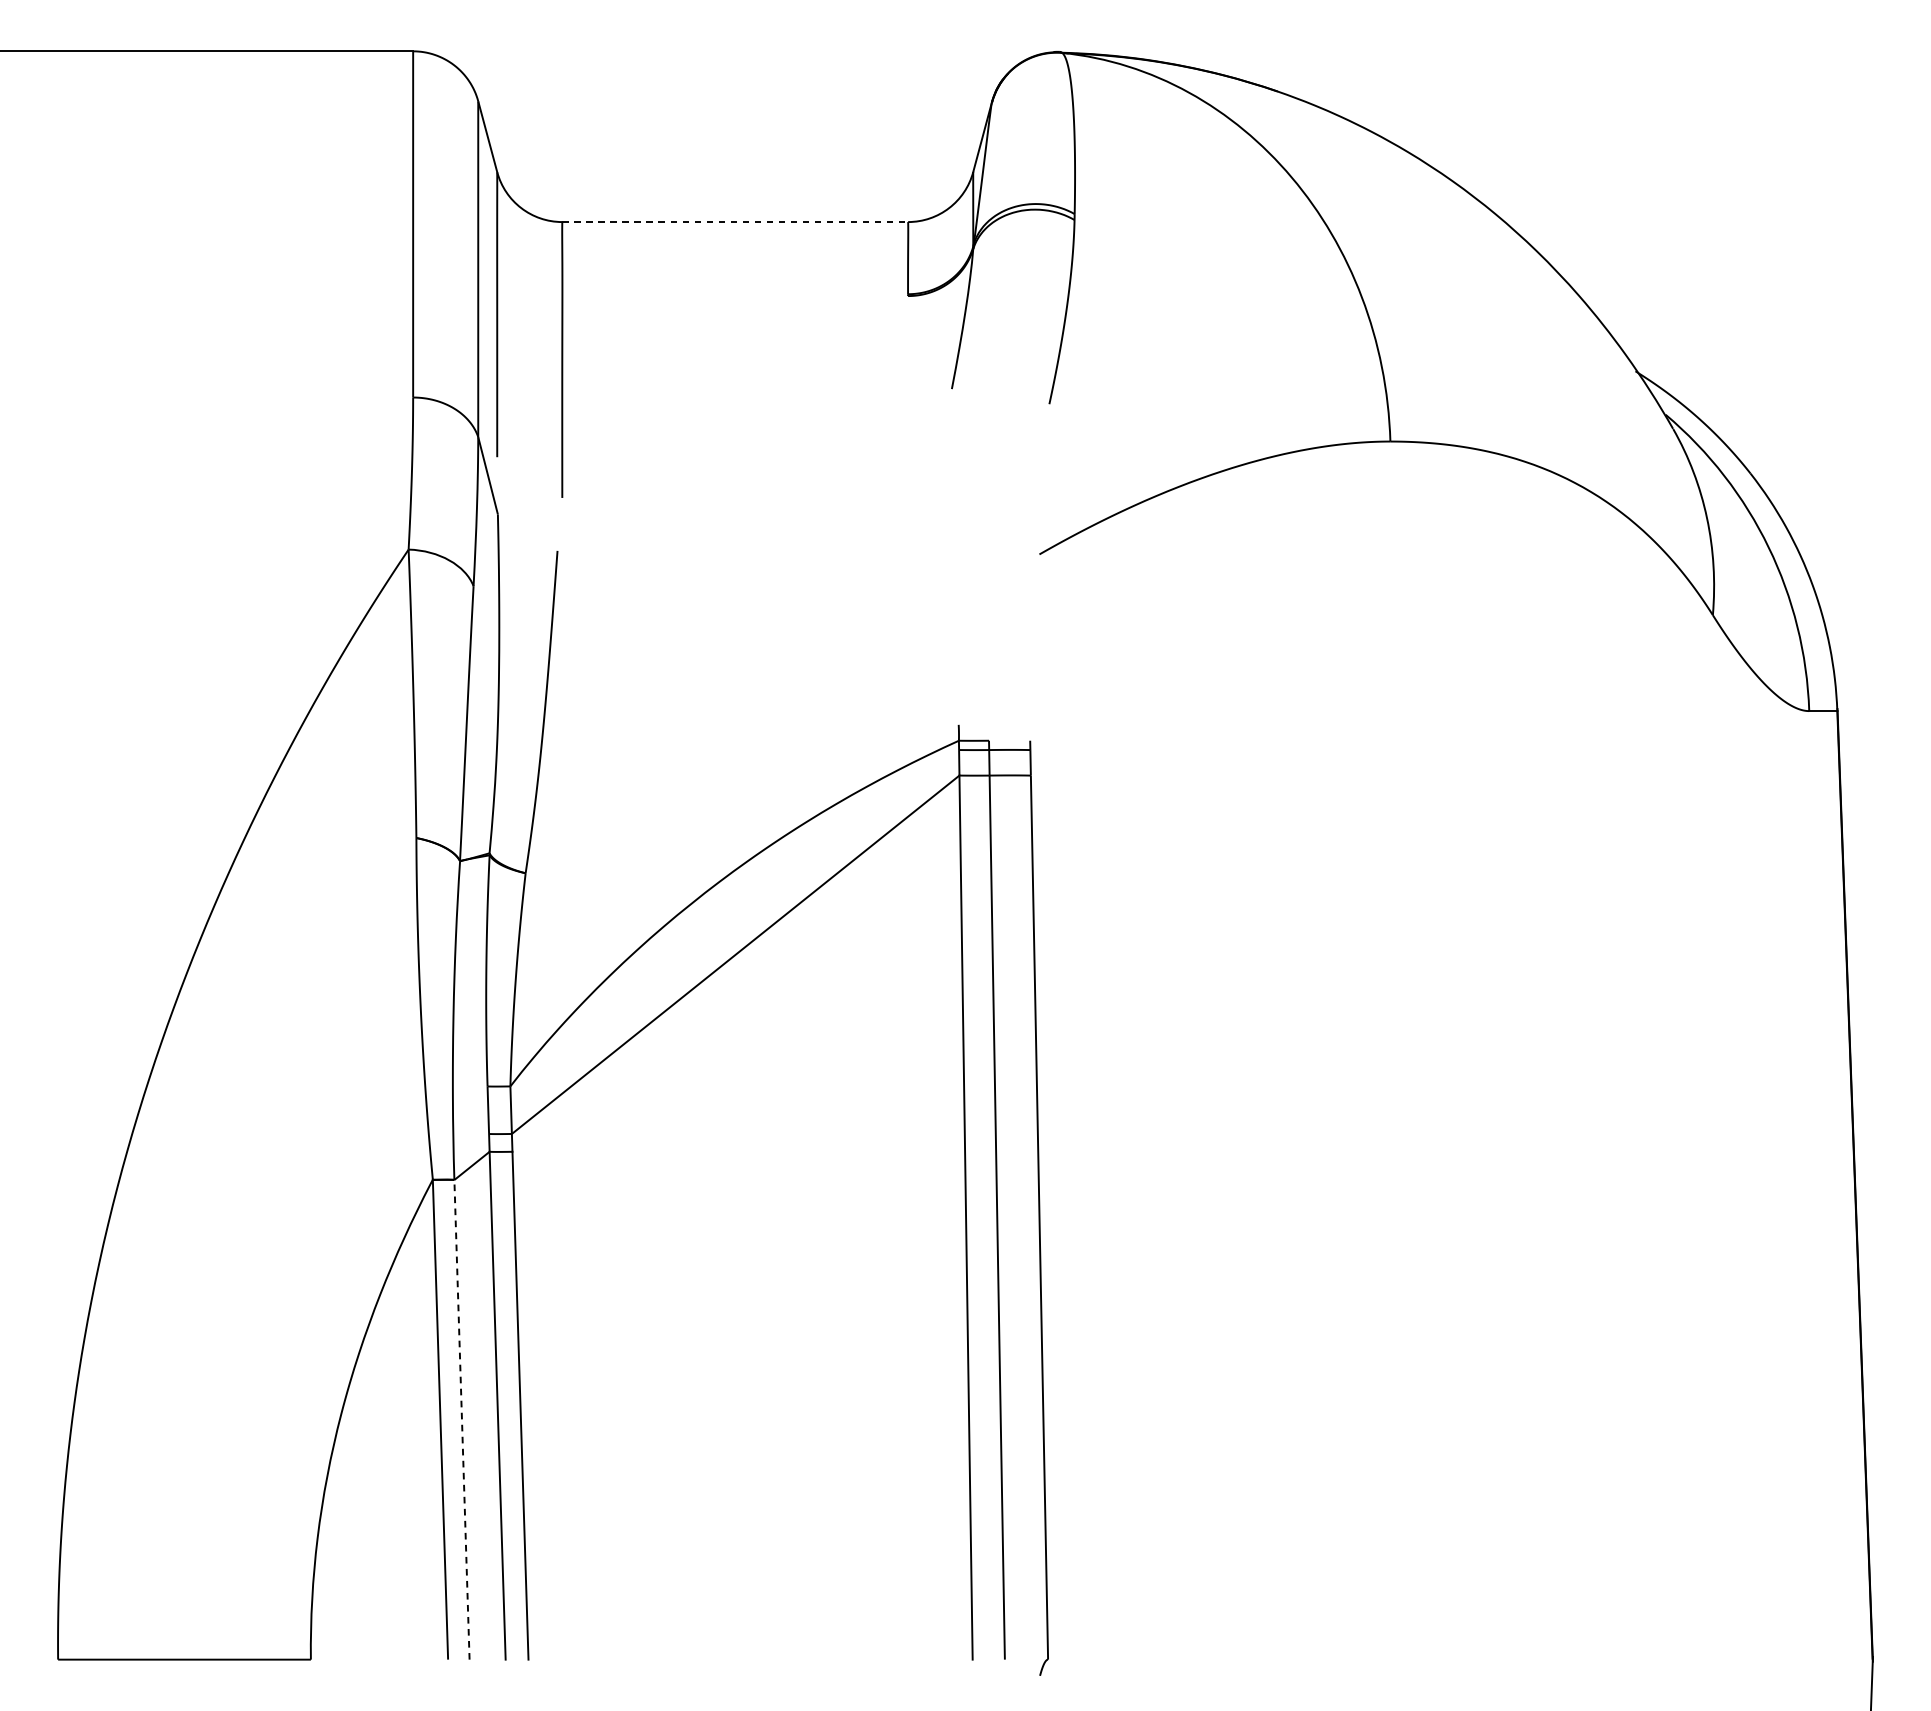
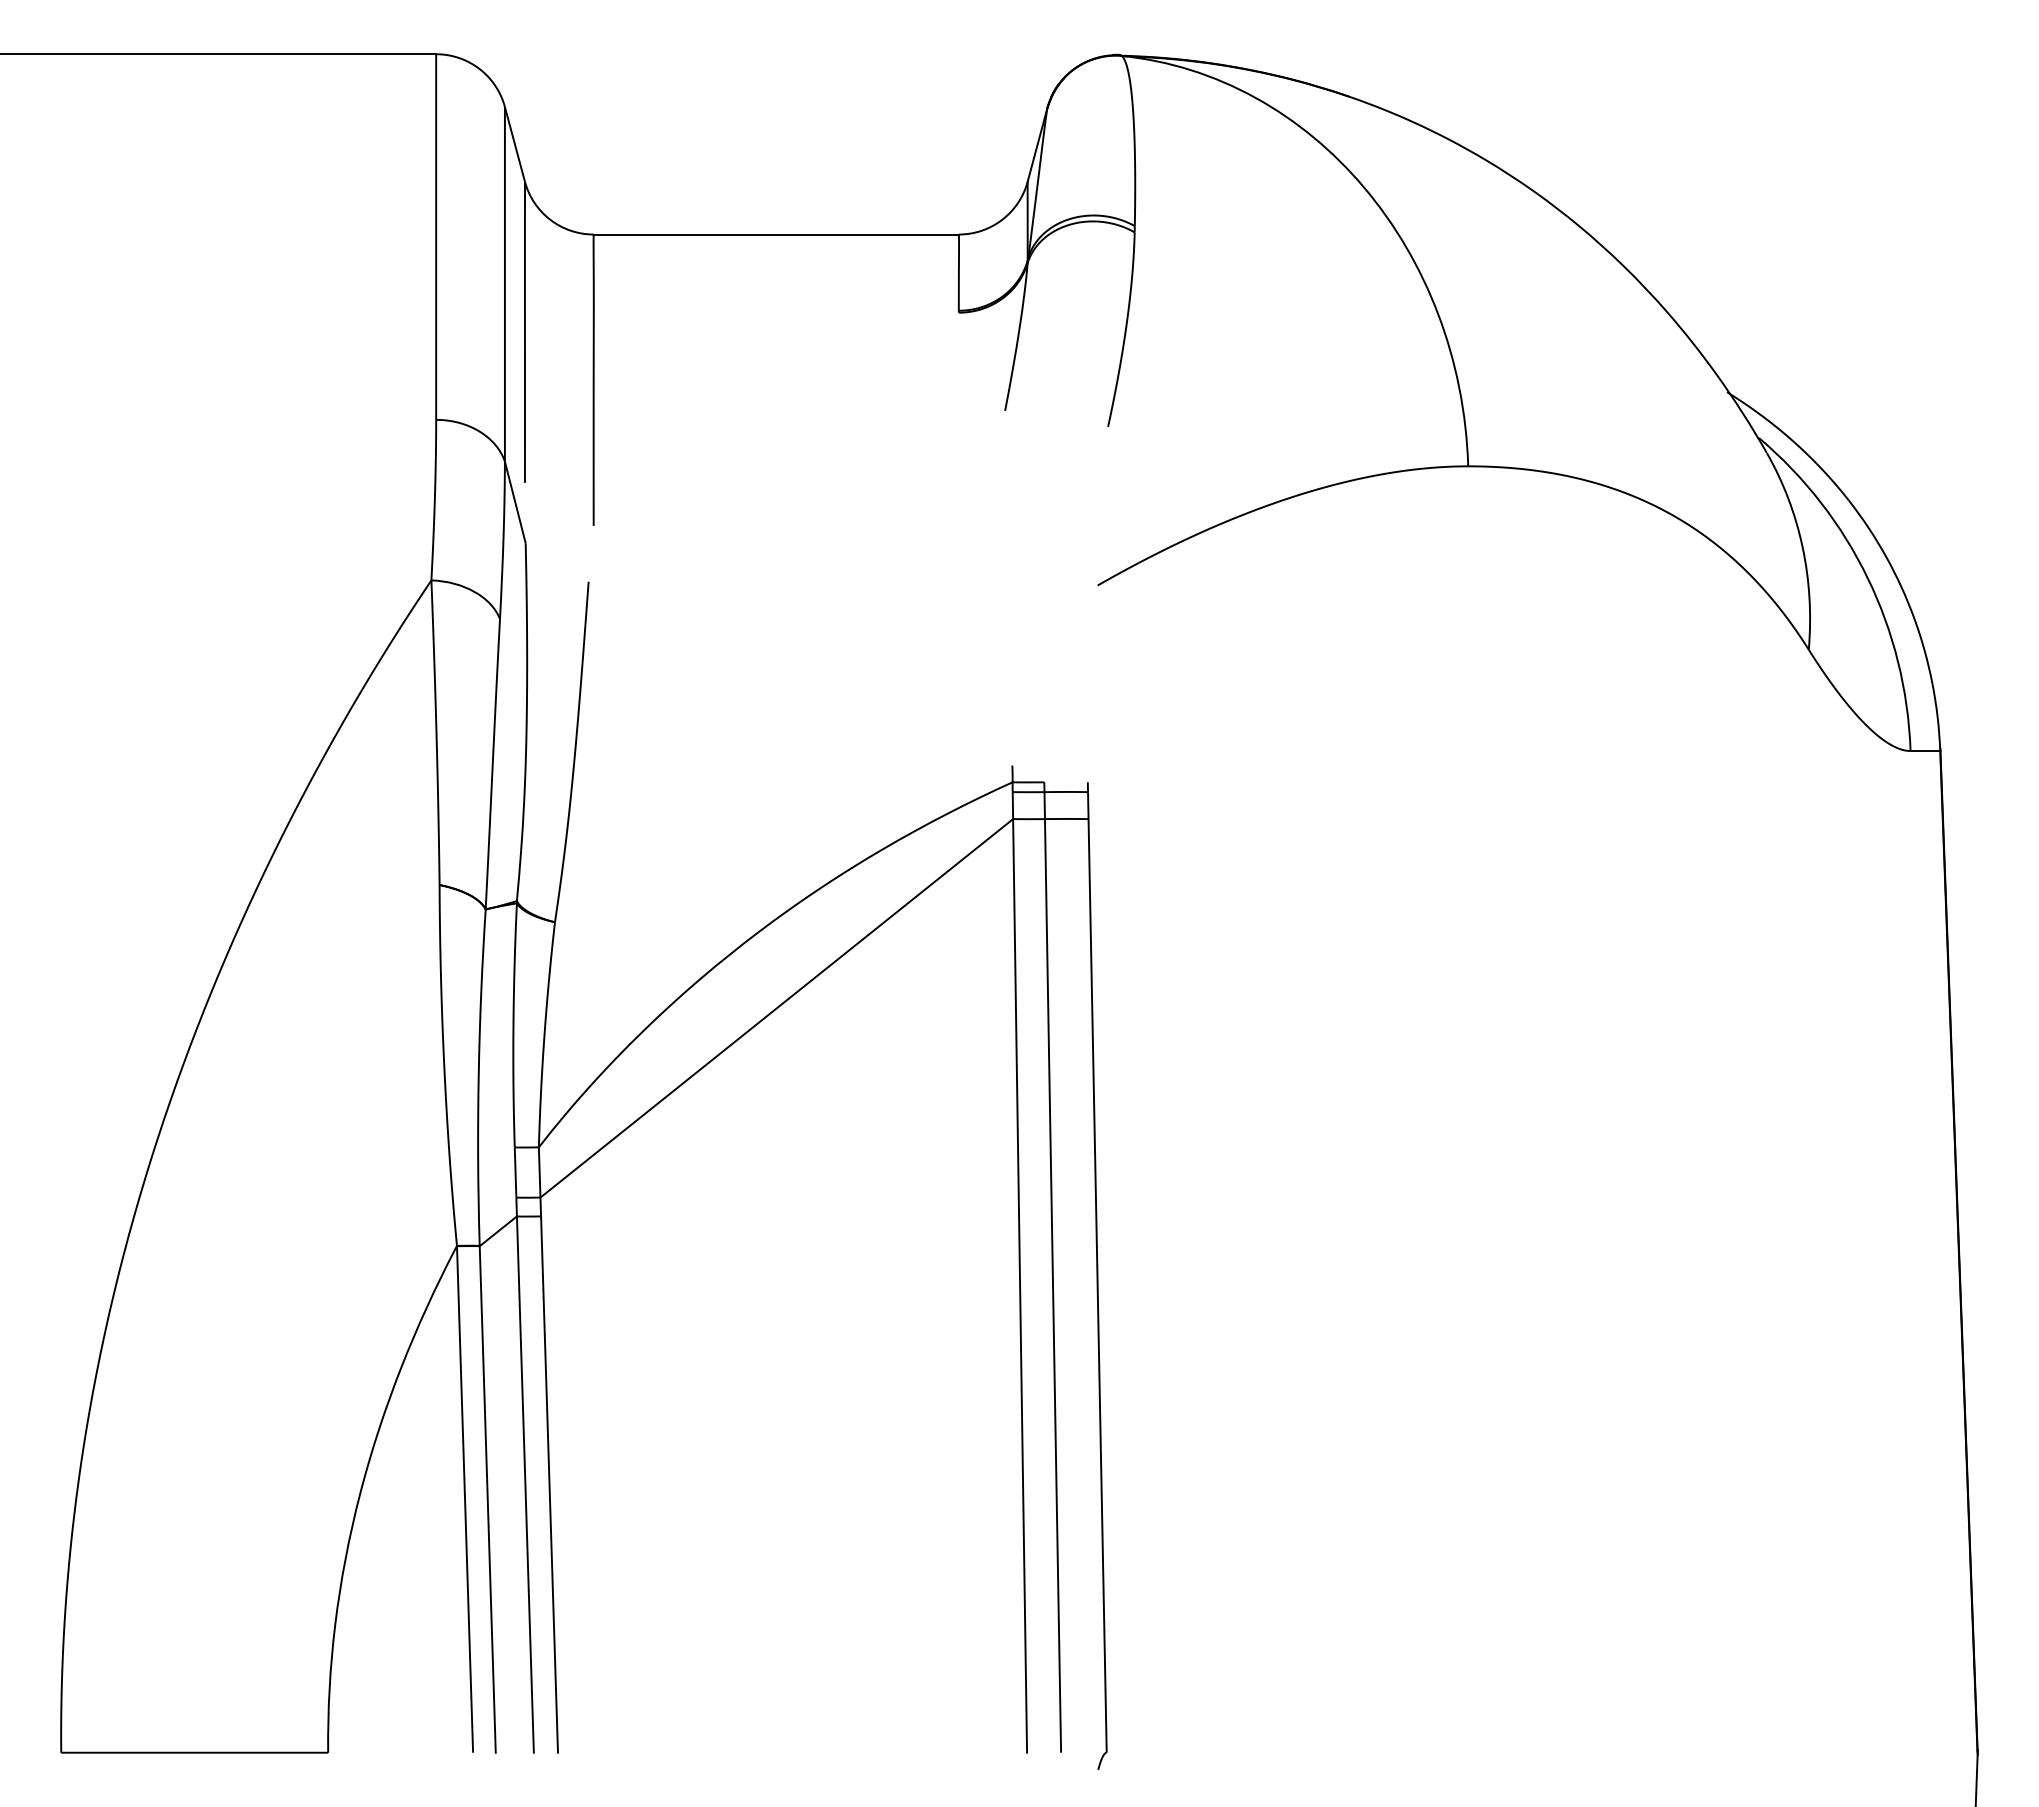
line: (735, 222) -> (776, 234), dashed -> solid
line: (461, 1418) -> (487, 1498), dashed -> solid

